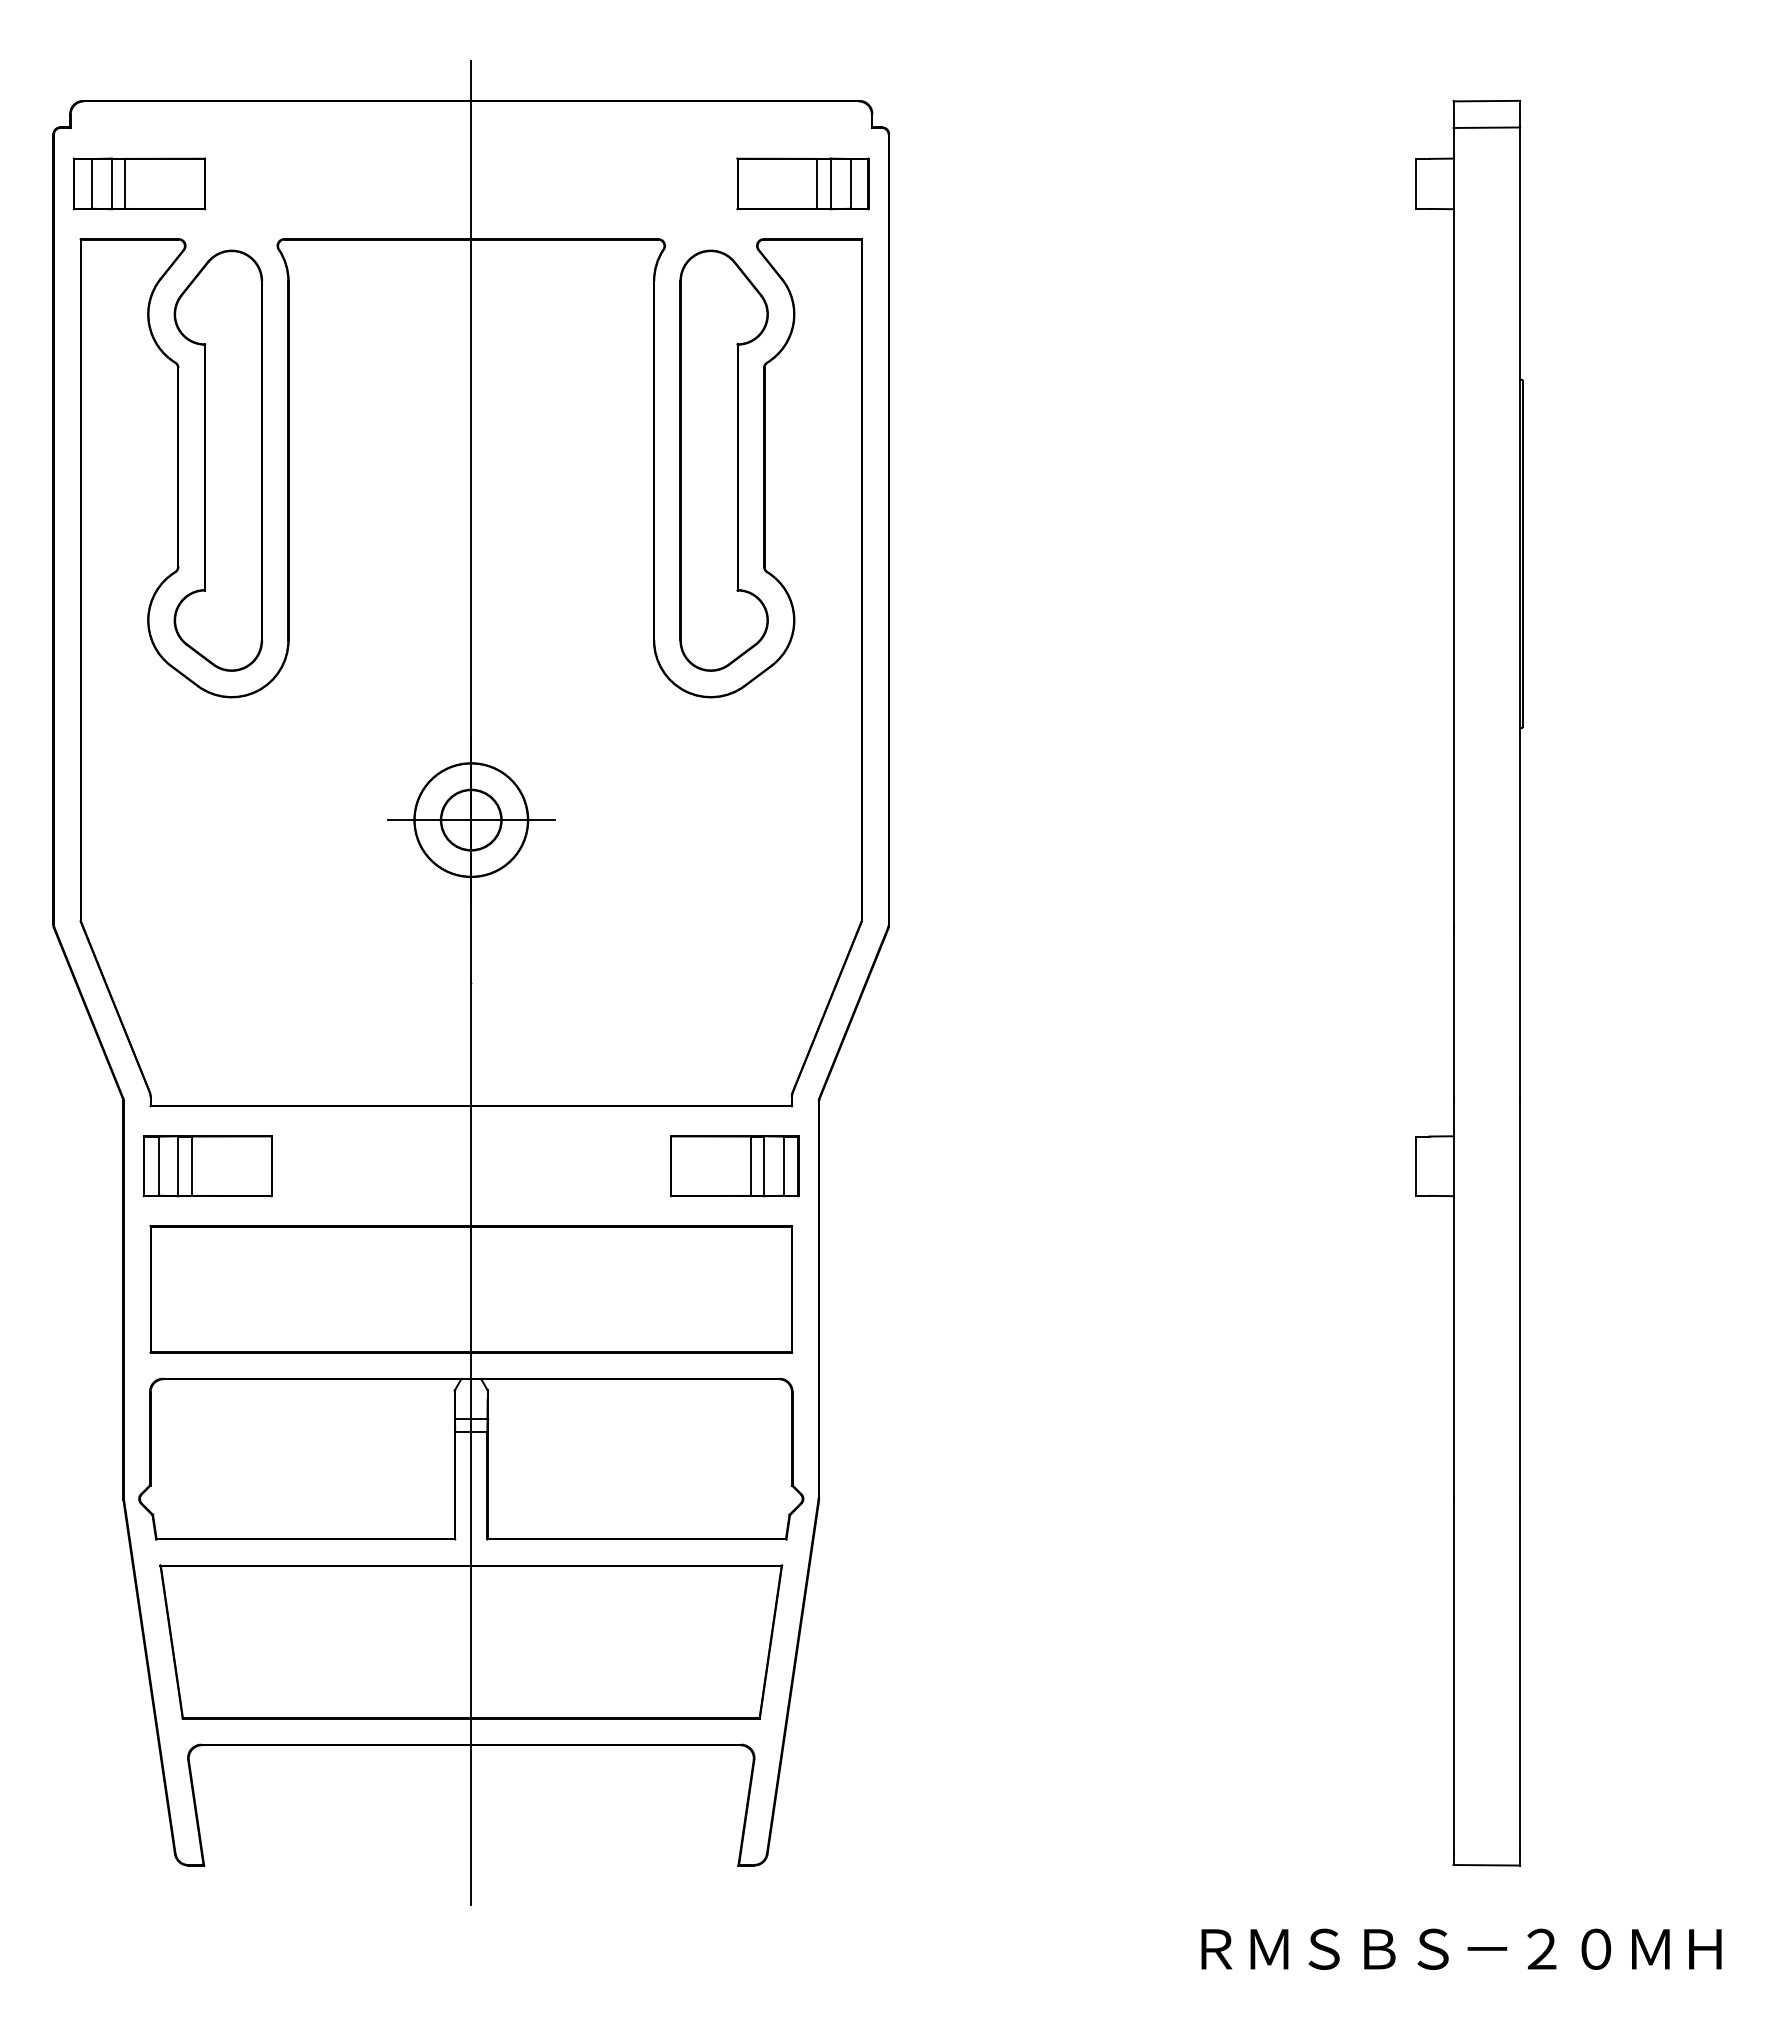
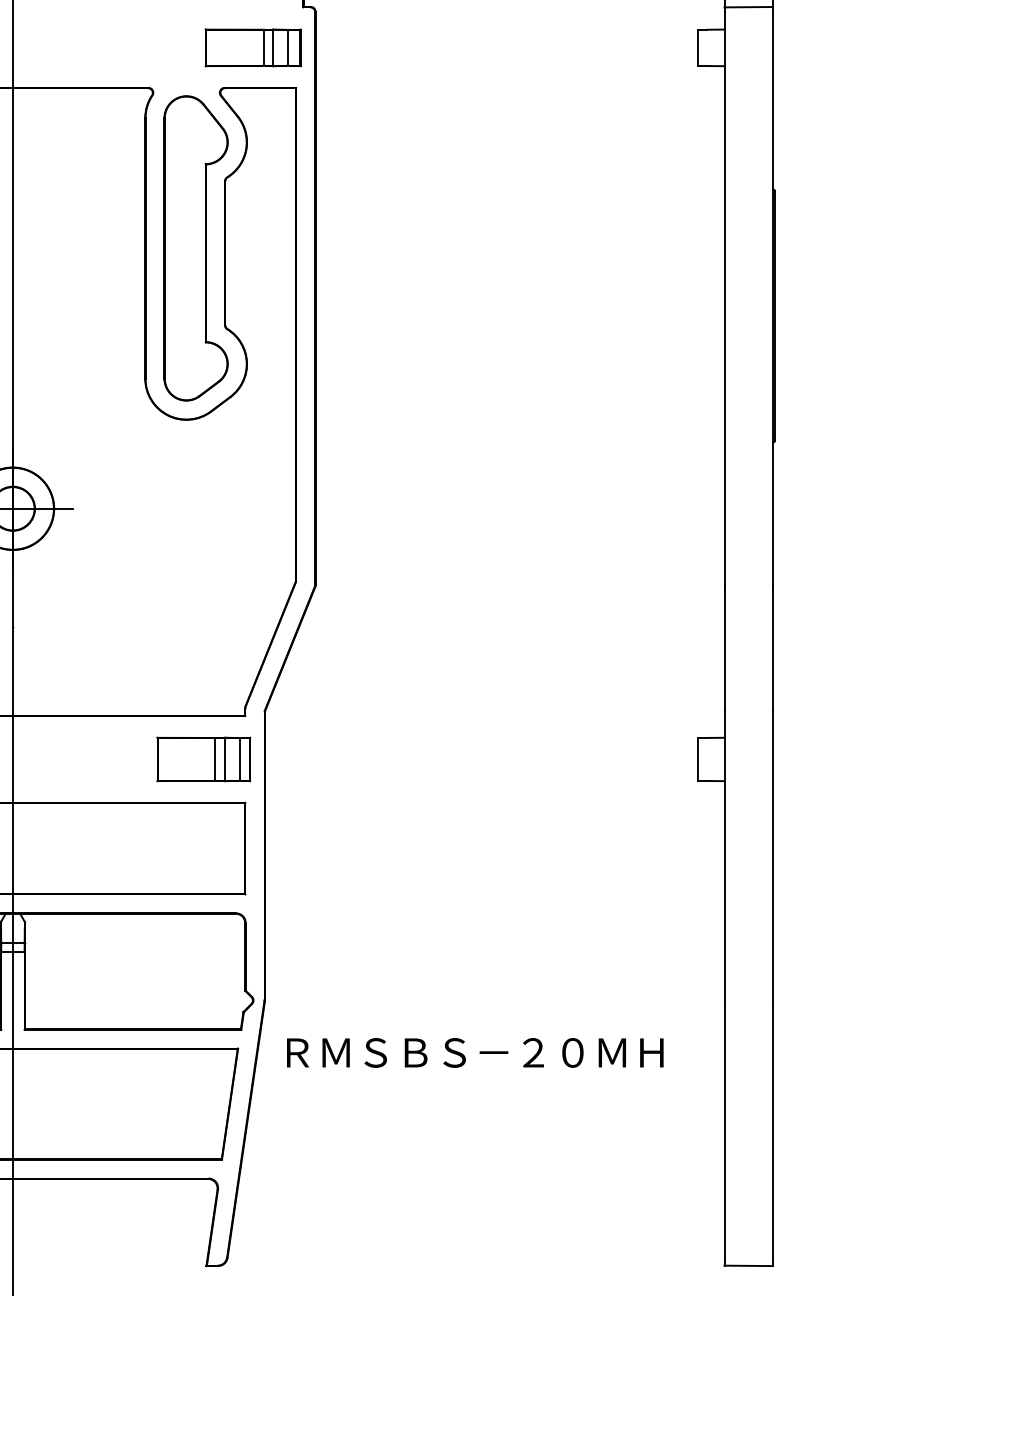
text: (1461, 1948) -> (475, 1052), moved

